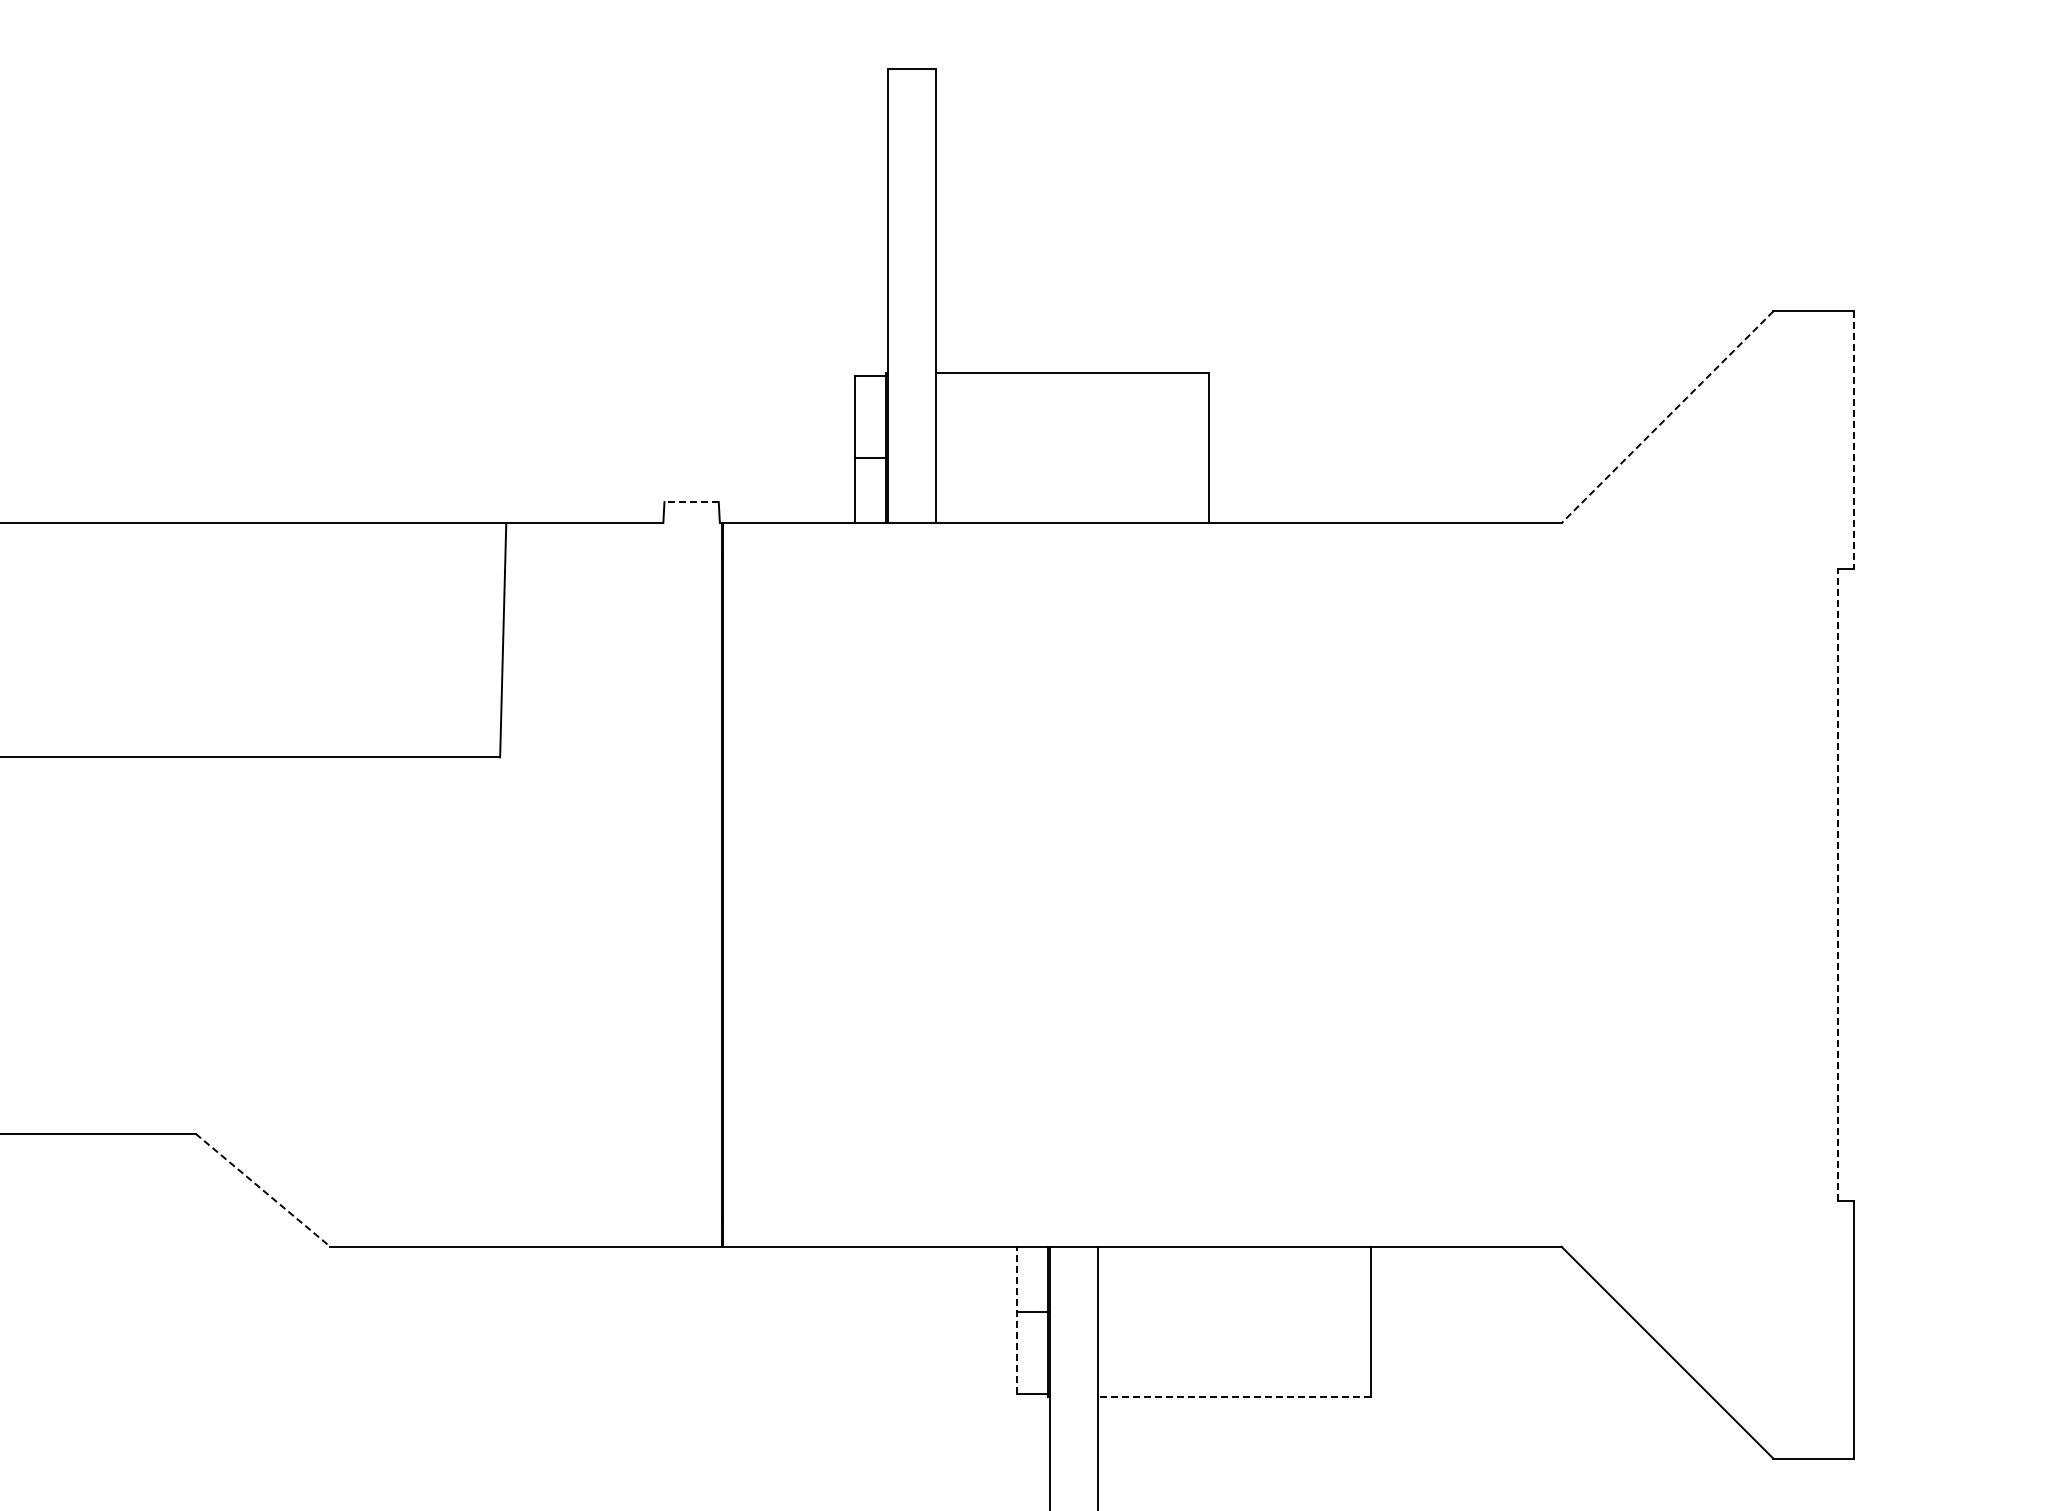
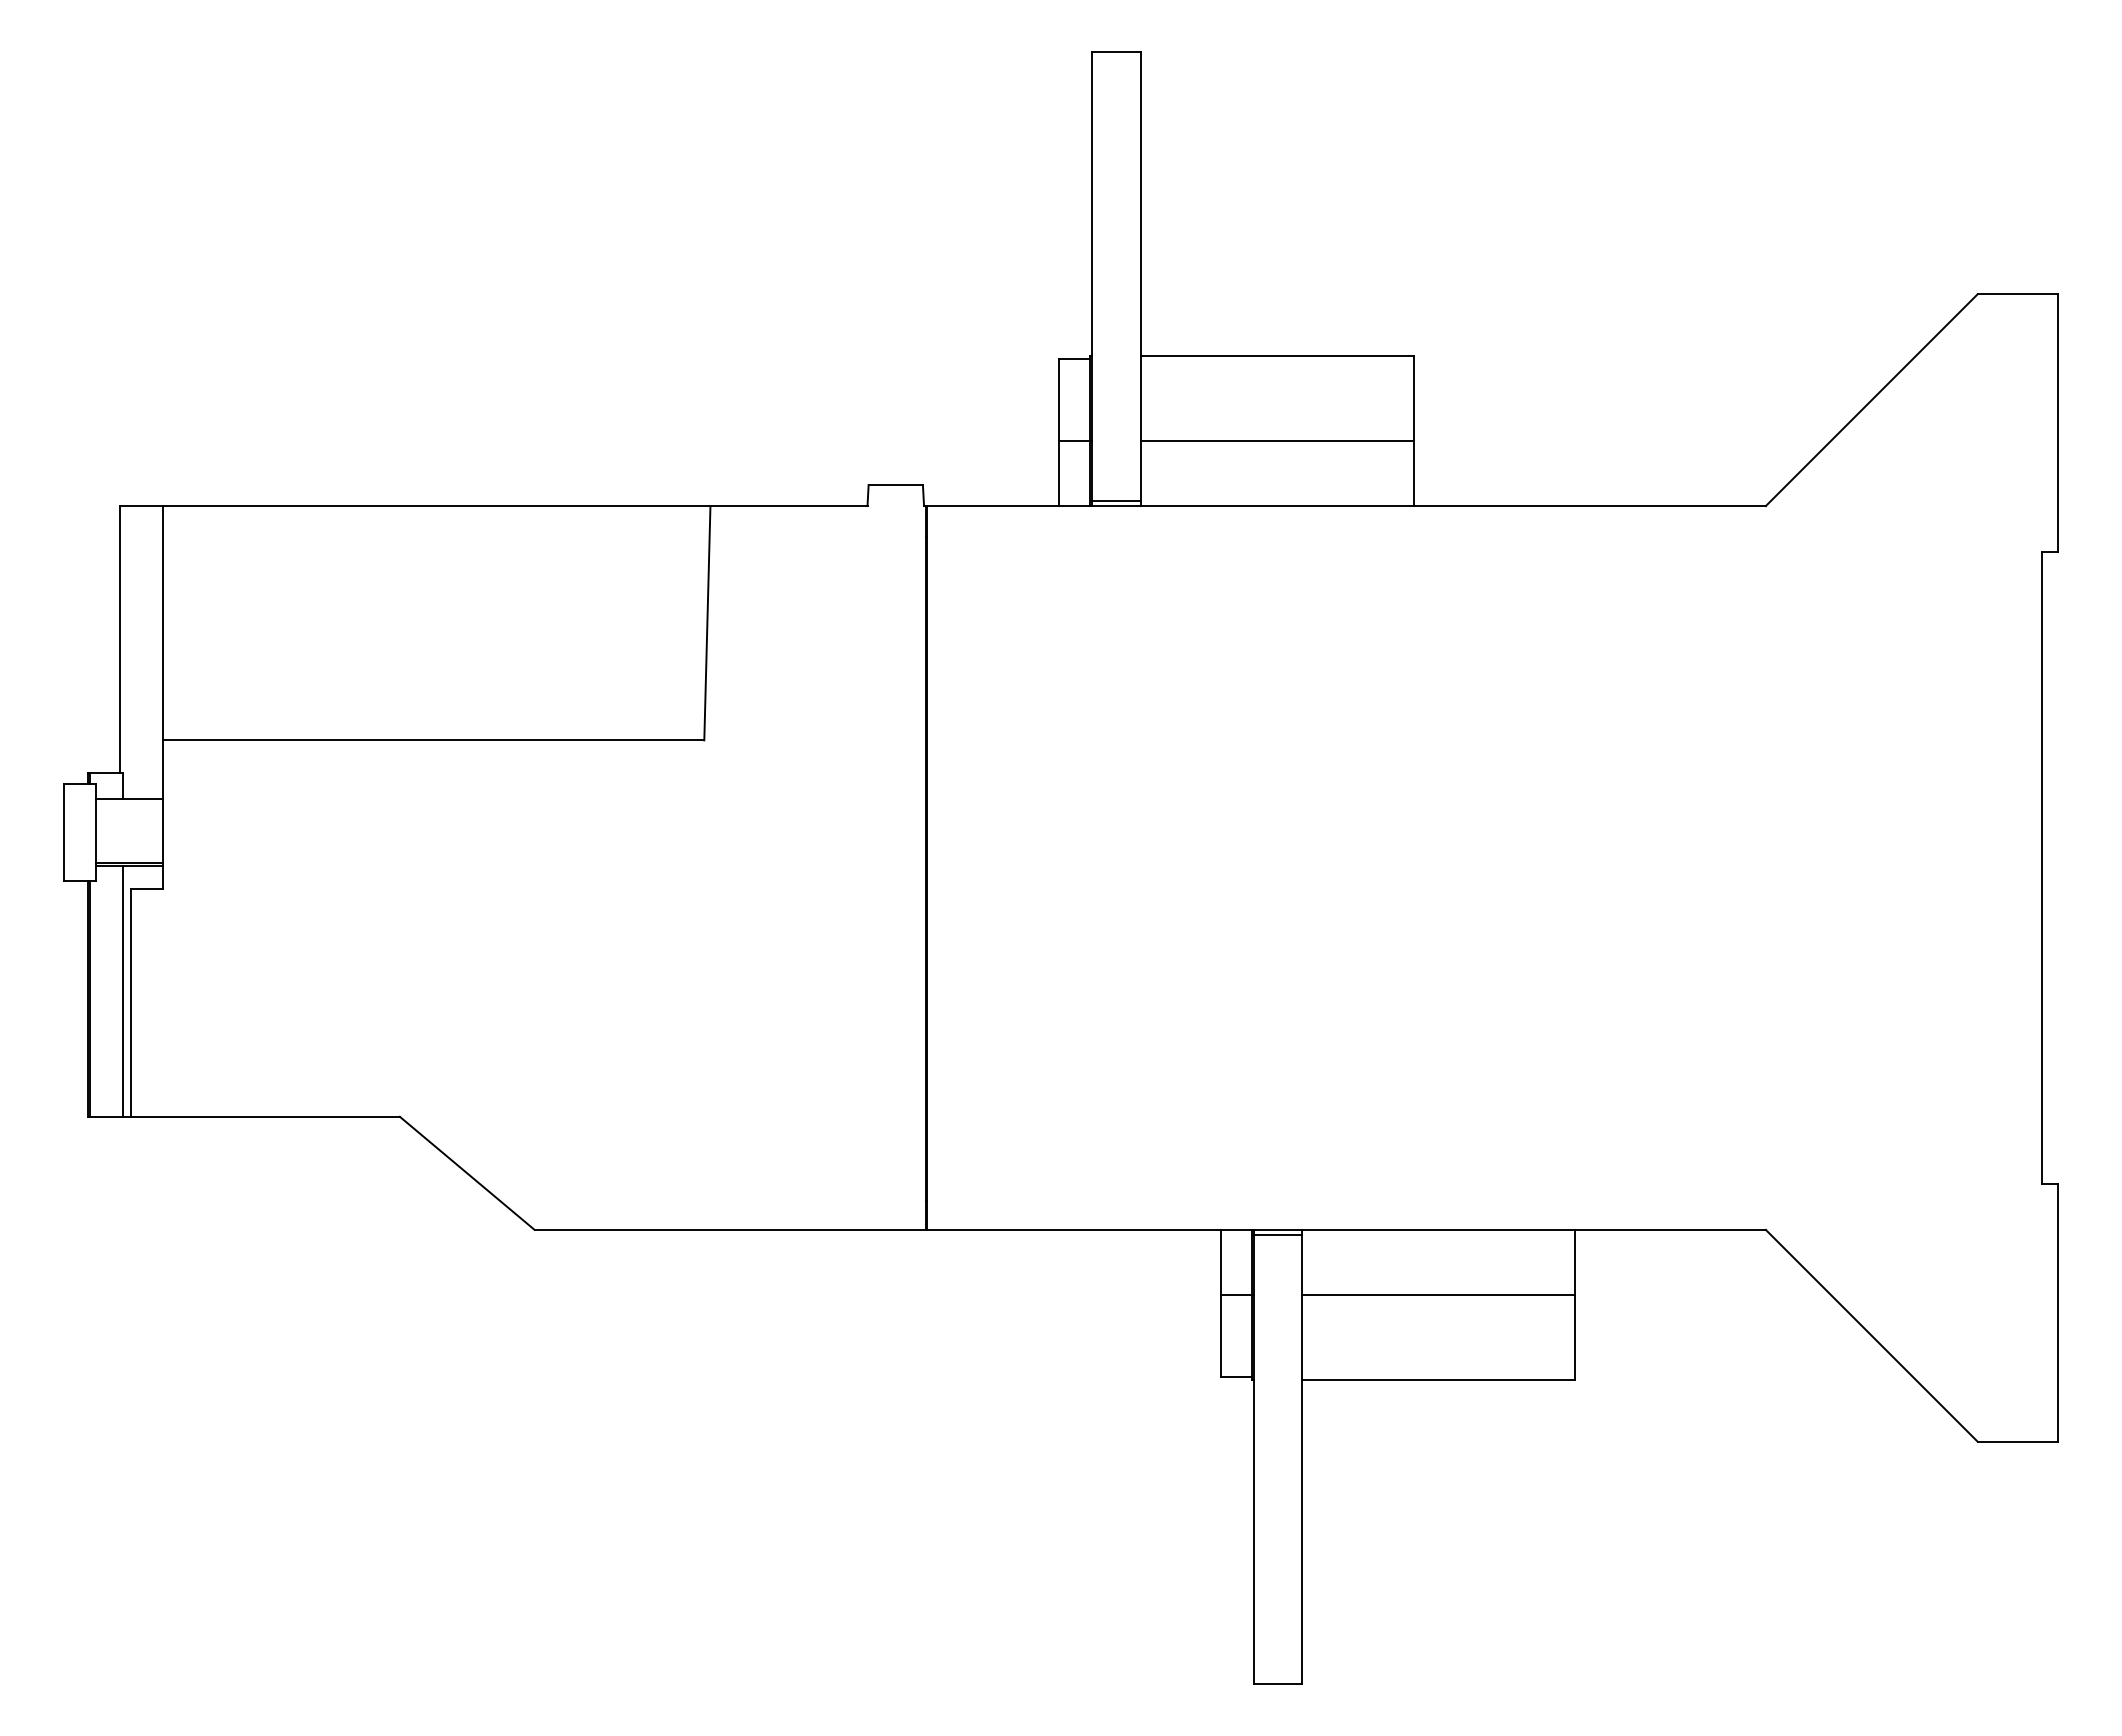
line: (1667, 417) -> (1871, 400), dashed -> solid
line: (1854, 440) -> (2058, 423), dashed -> solid
line: (1072, 458) -> (1276, 441), added
line: (691, 502) -> (895, 485), dashed -> solid
line: (912, 518) -> (1116, 501), added
line: (1838, 884) -> (2042, 867), dashed -> solid
line: (263, 1190) -> (467, 1173), dashed -> solid
line: (1073, 1251) -> (1277, 1234), added
line: (1234, 1311) -> (1438, 1294), added
line: (1017, 1320) -> (1221, 1303), dashed -> solid
line: (1234, 1396) -> (1438, 1379), dashed -> solid

